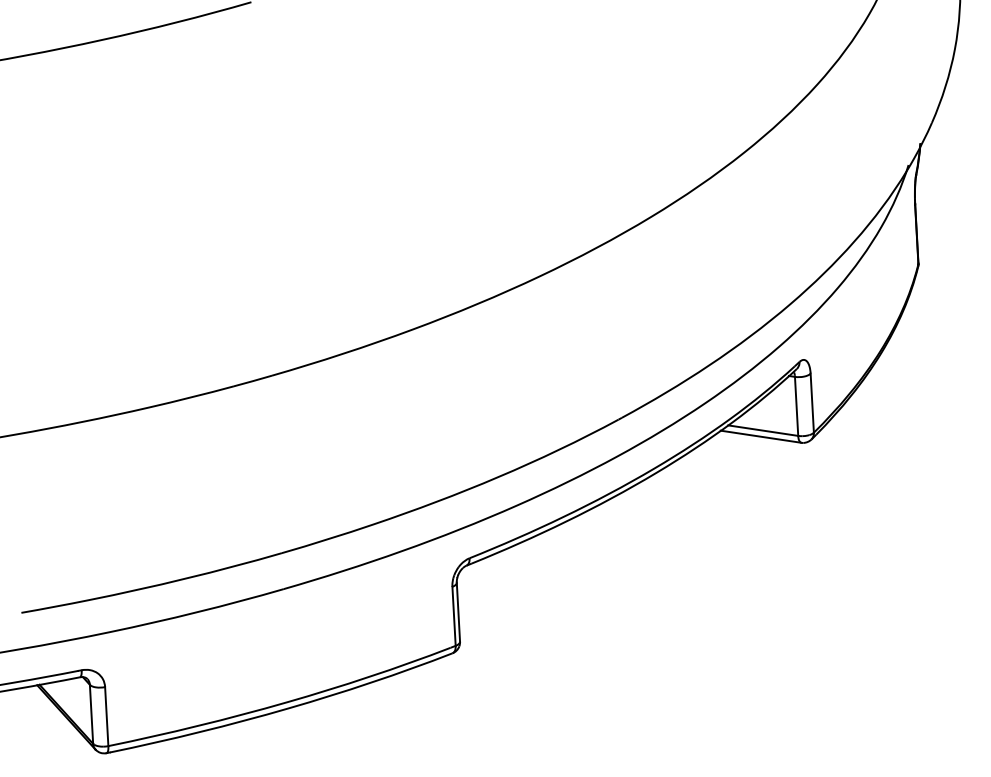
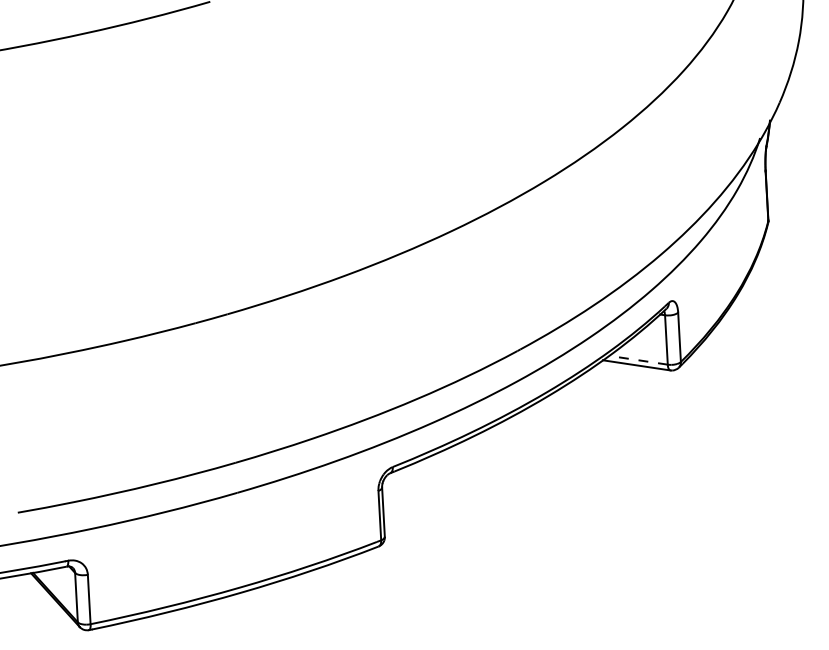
line: (762, 430) -> (637, 360), solid -> dashed

